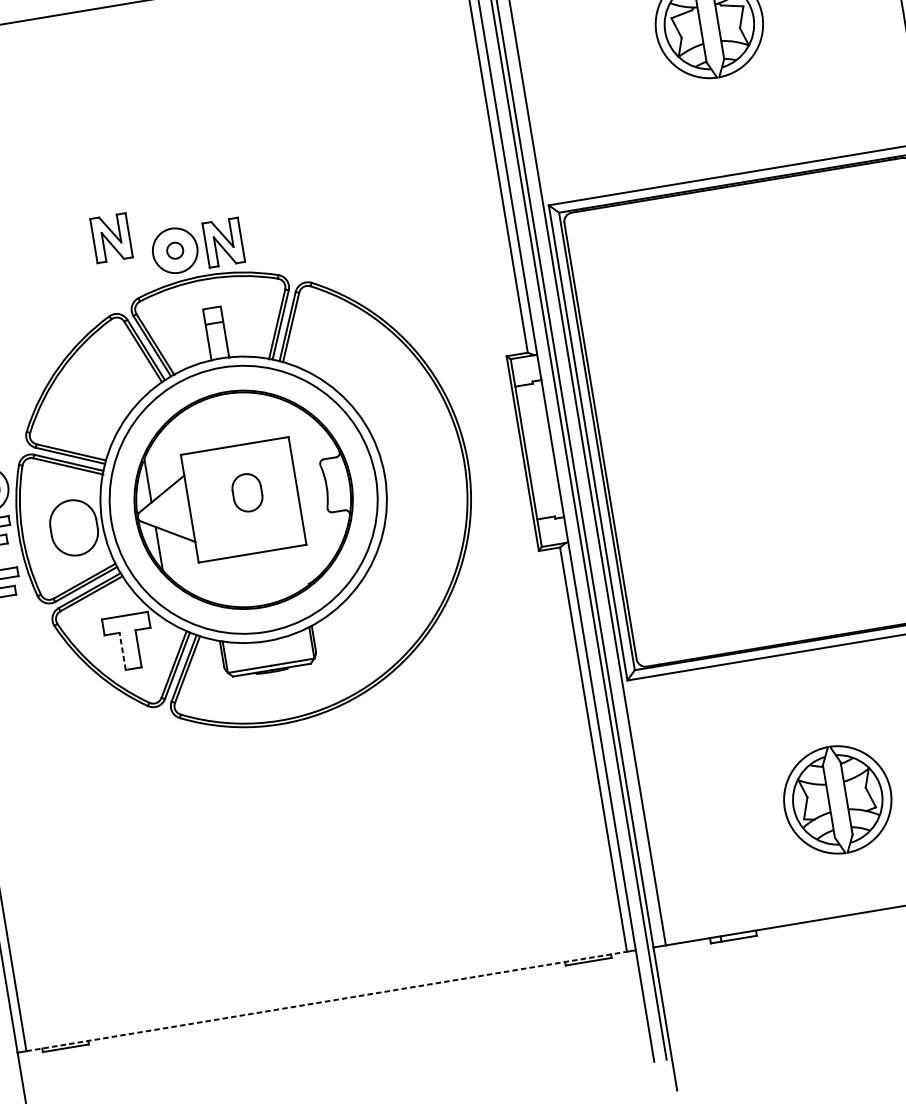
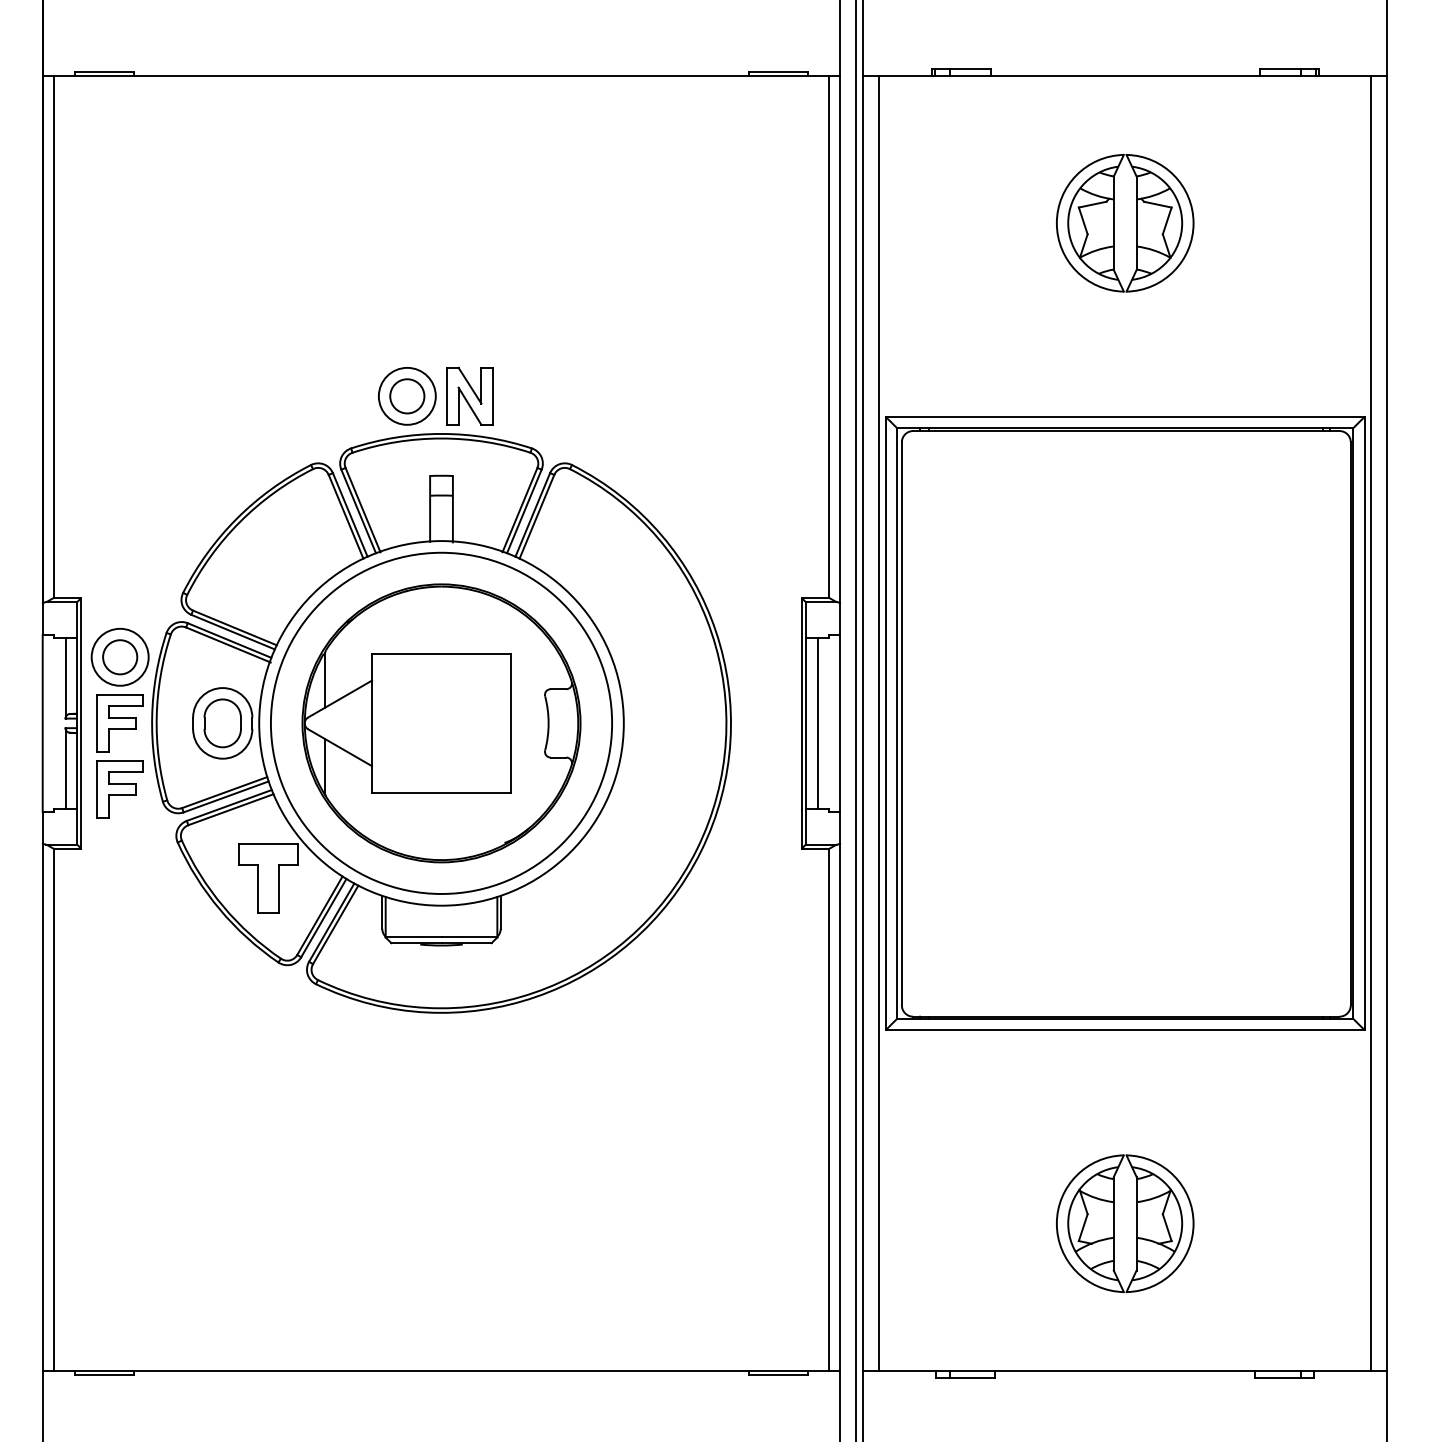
part: (111, 237) -> (329, 366), removed
circle: (175, 250) -> (407, 396), size x1.67
line: (535, 451) -> (817, 723), added
part: (247, 492) -> (222, 723), moved
line: (123, 651) -> (258, 888), dashed -> solid
line: (327, 1001) -> (442, 1370), dashed -> solid

